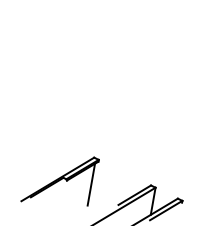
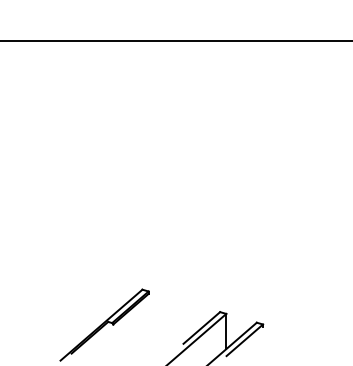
line: (91, 184) -> (144, 324), removed

